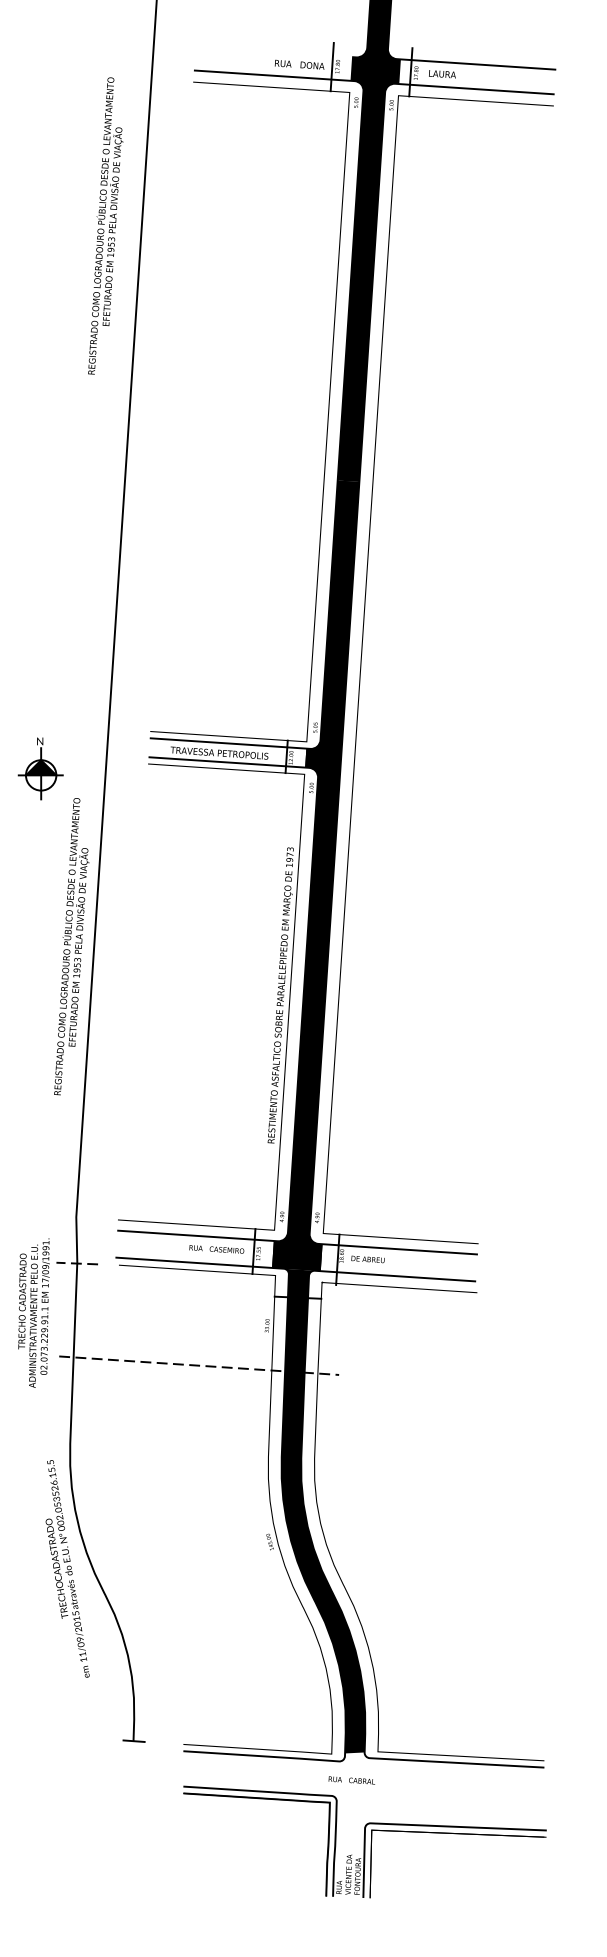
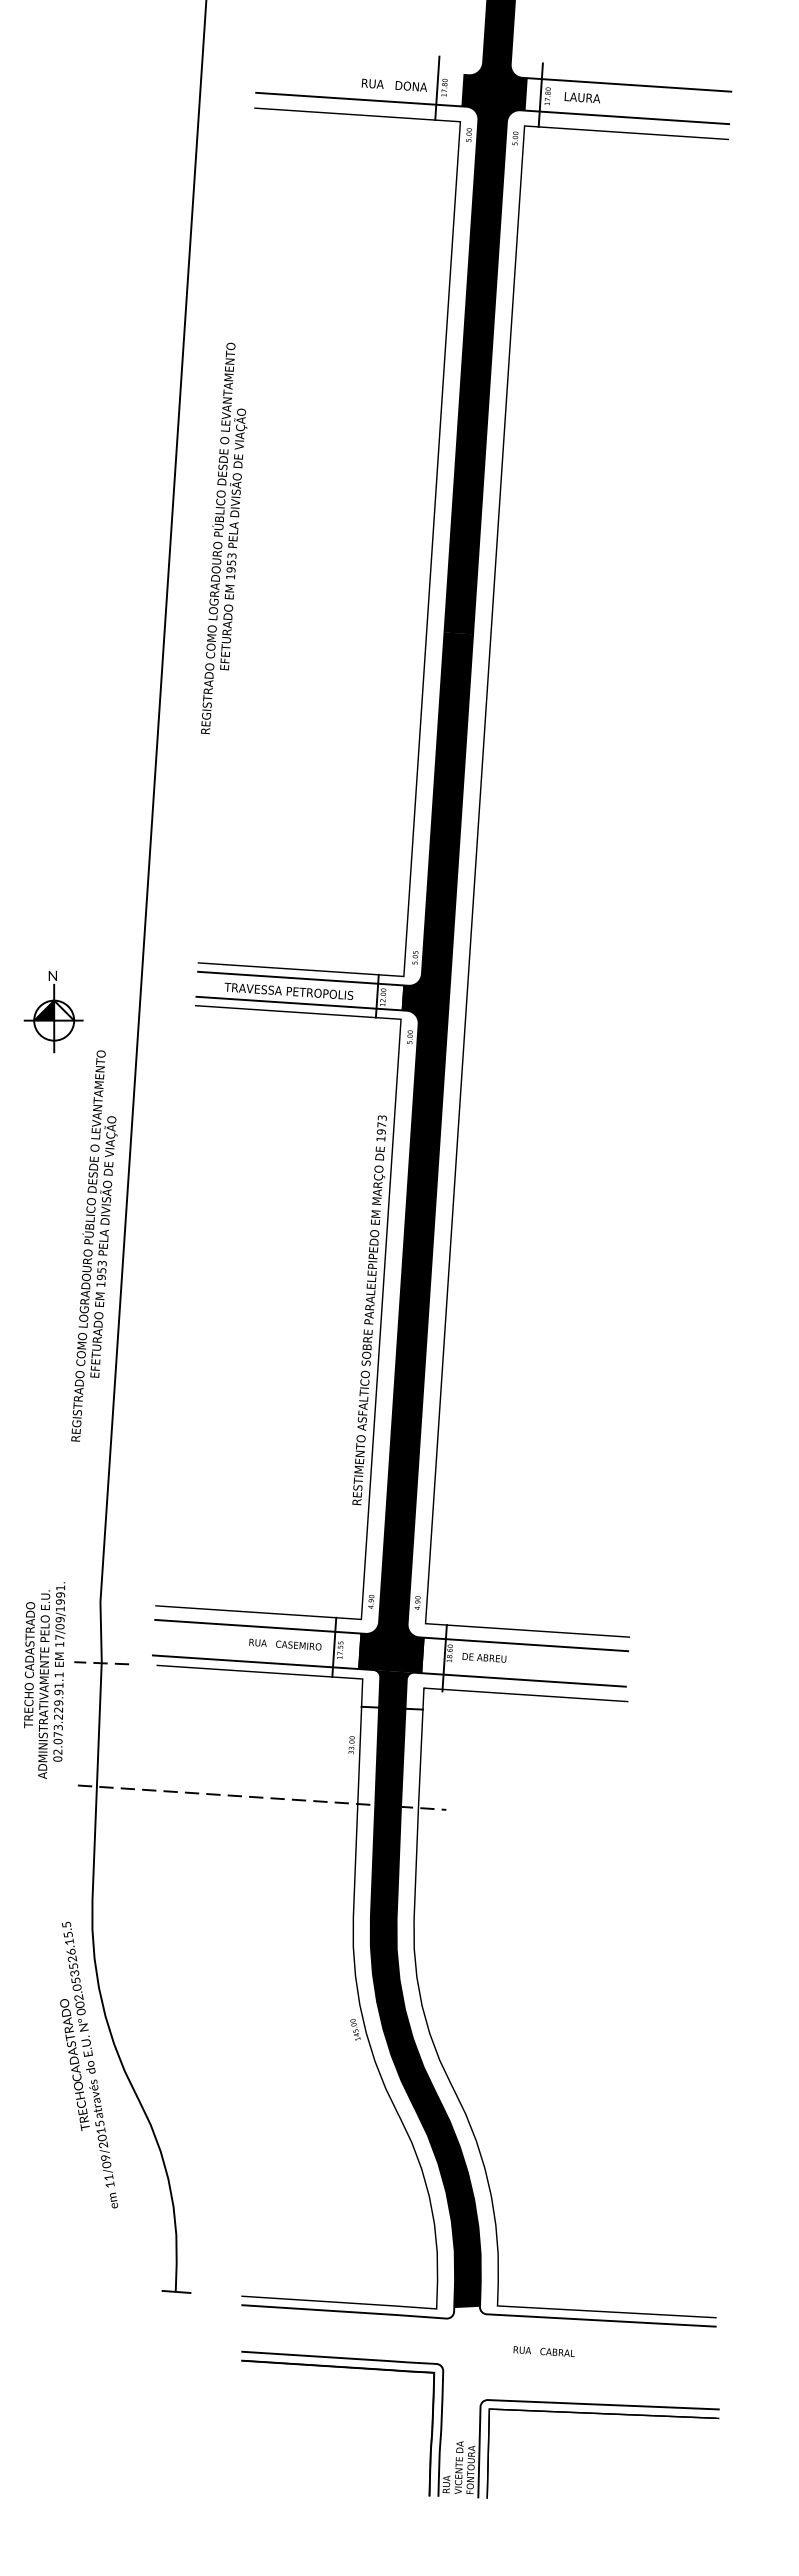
text: (105, 226) -> (224, 538), moved
fill: (49, 767) -> (64, 1010), removed
text: (33, 1313) -> (44, 1680), moved
text: (351, 1780) -> (543, 2351), moved

